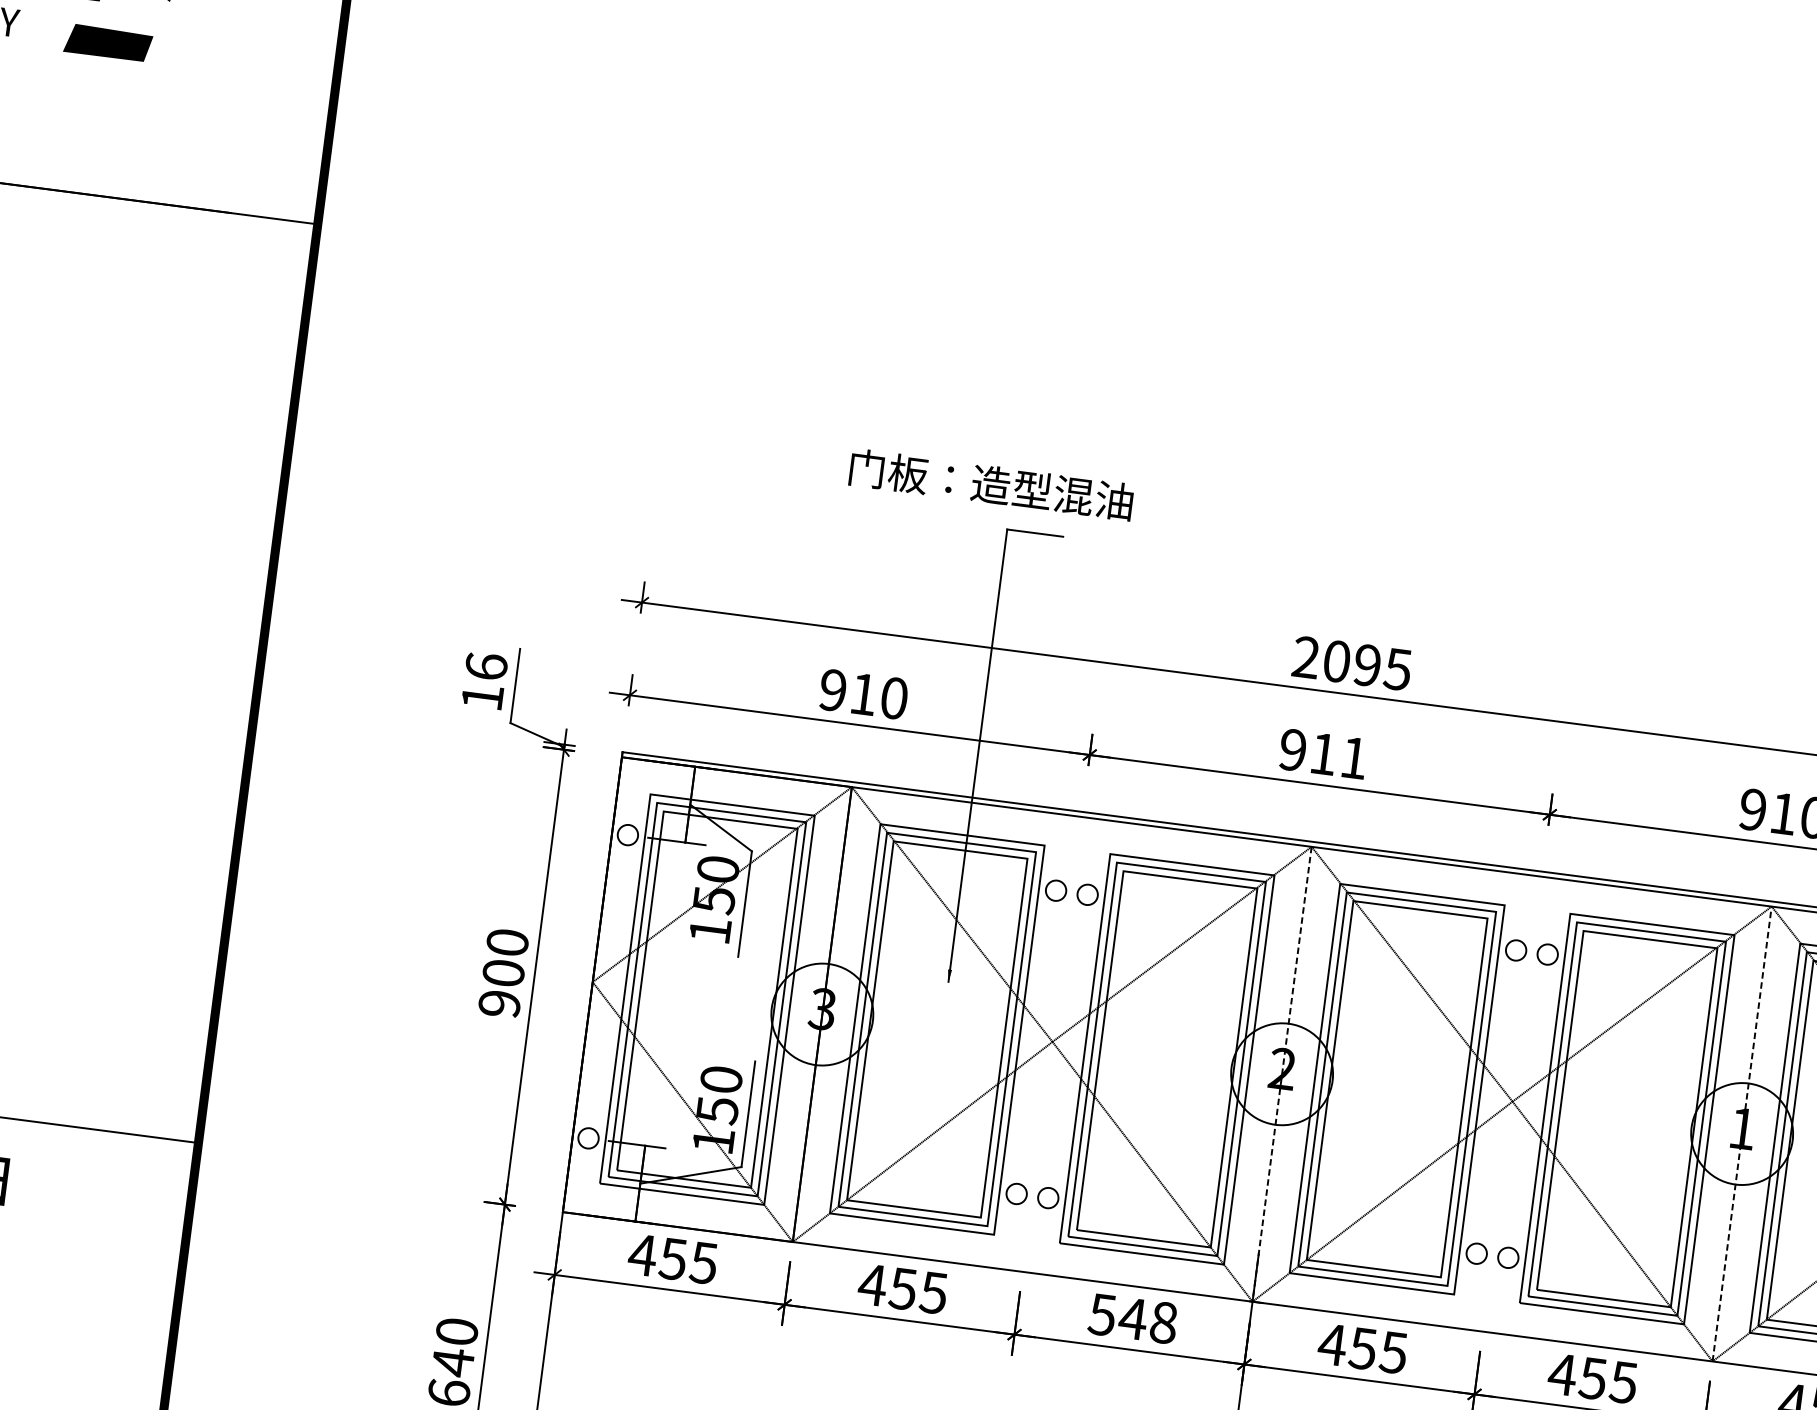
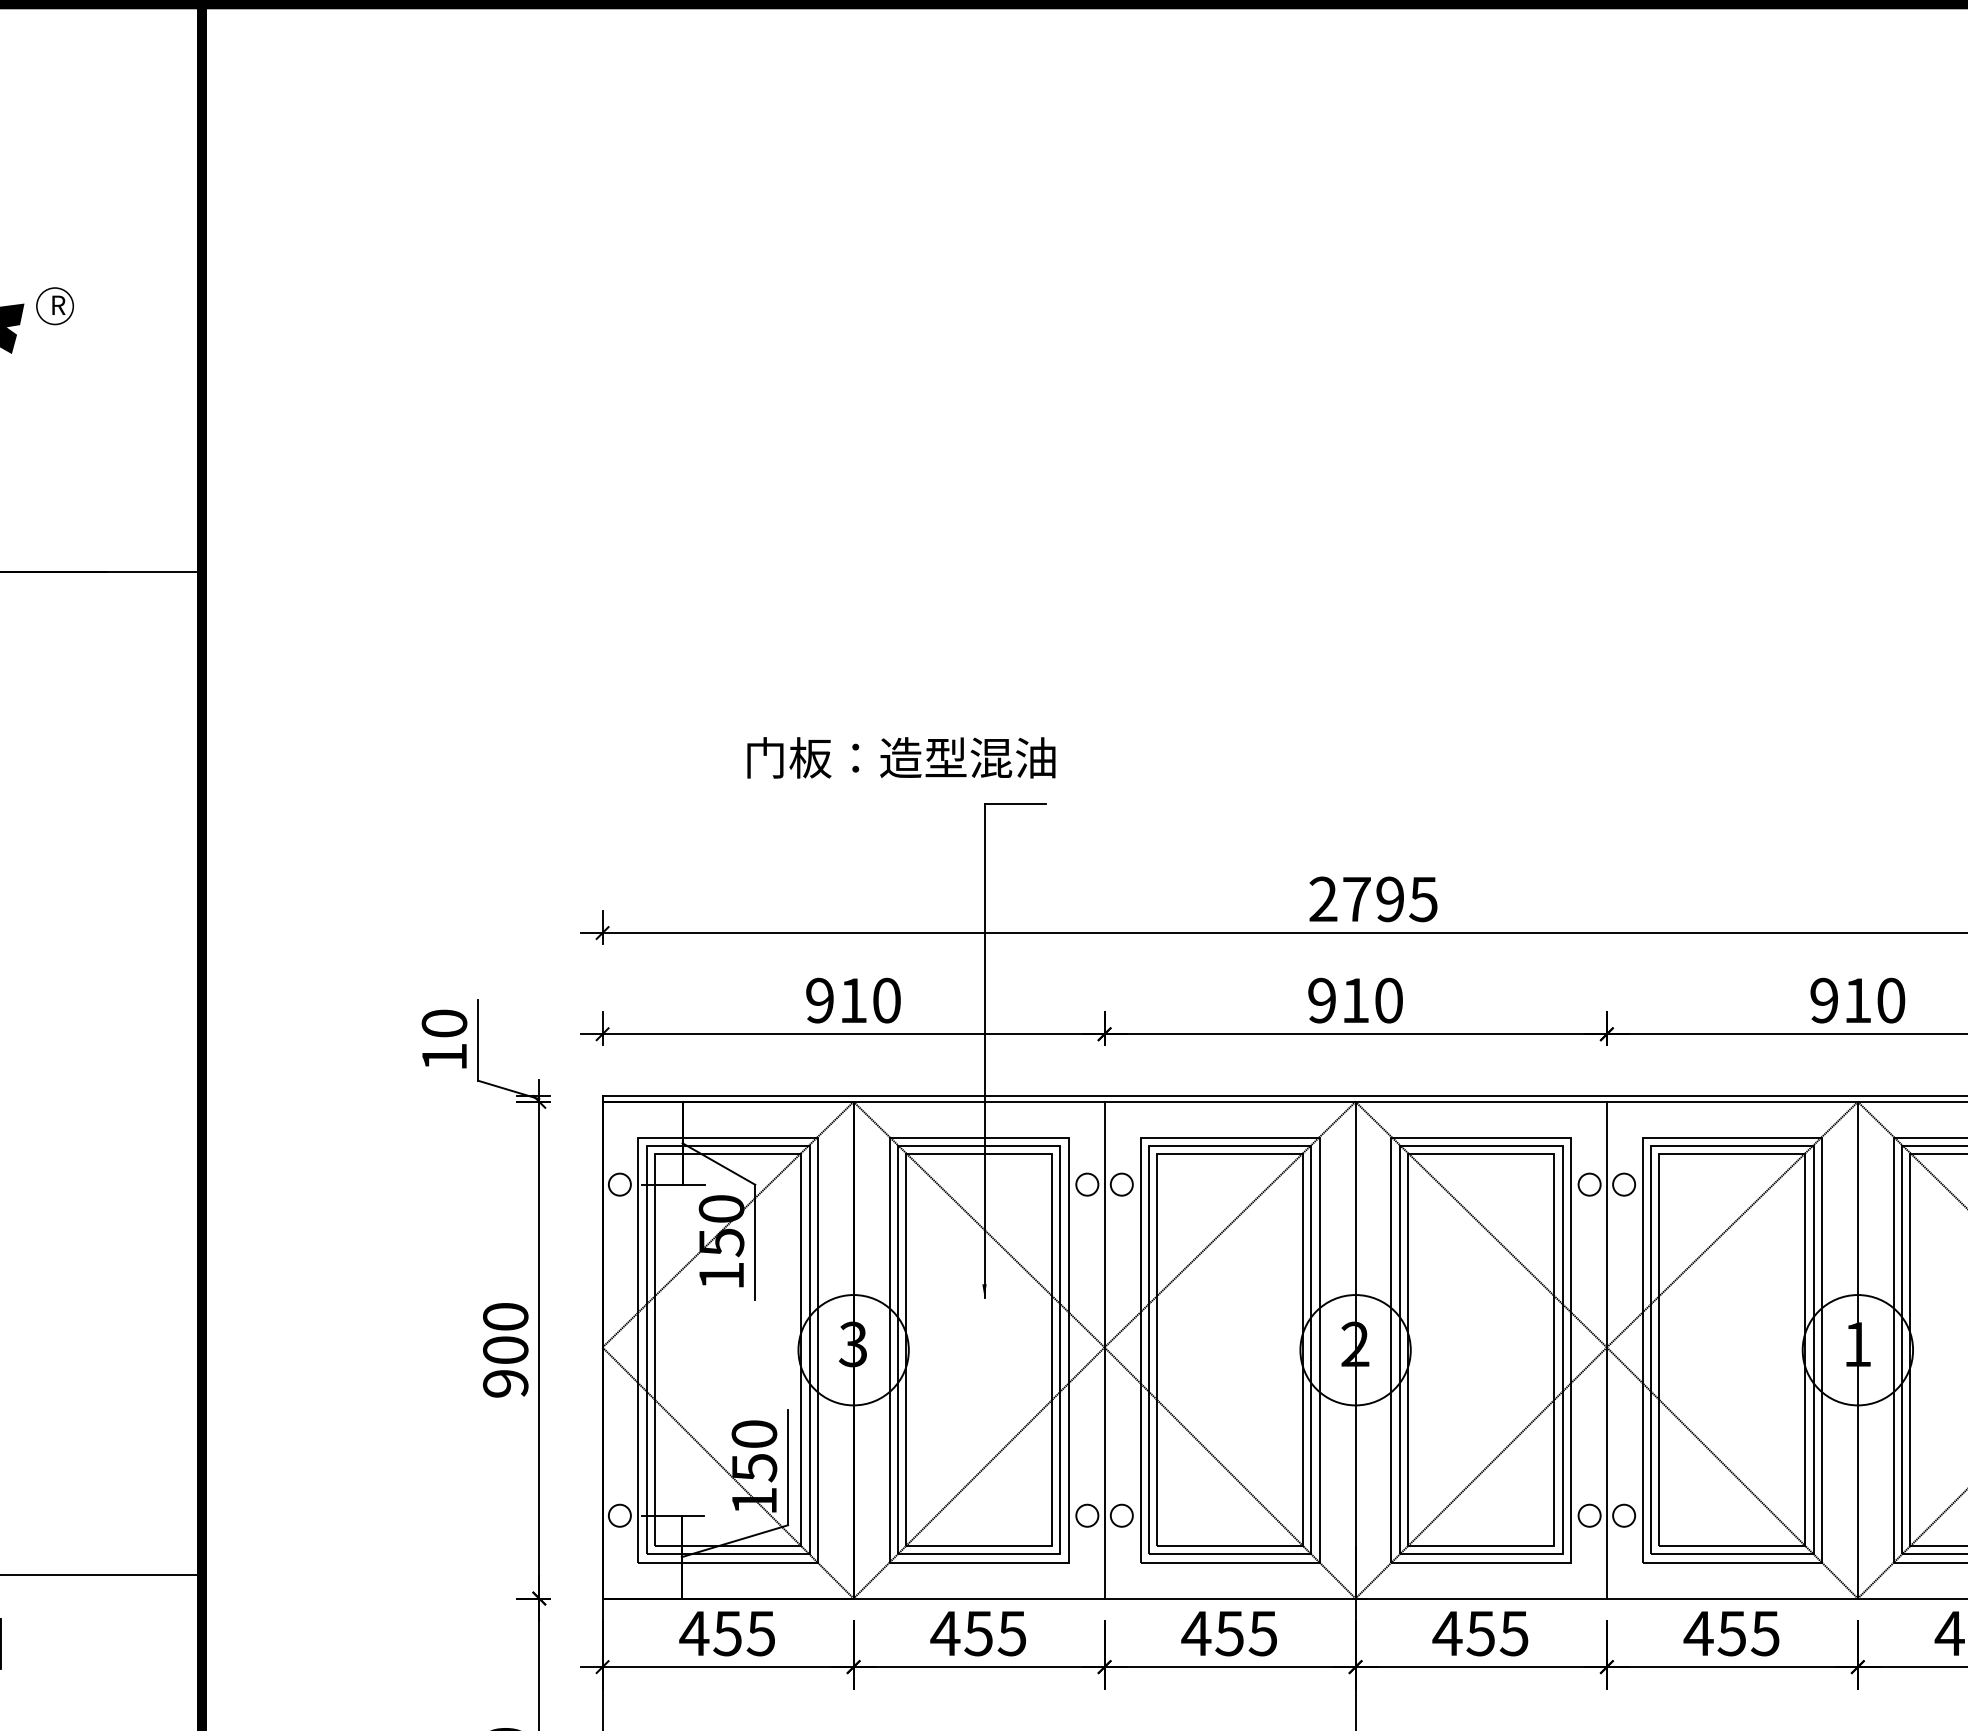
text: (991, 484) -> (901, 757), moved
text: (1336, 661) -> (1356, 899), 2095 -> 2795
text: (486, 666) -> (444, 1023), 16 -> 10
text: (1353, 757) -> (1388, 1000), 911 -> 910
line: (1052, 1043) -> (1104, 1349), added
line: (1281, 1074) -> (1355, 1350), dashed -> solid
line: (1511, 1103) -> (1606, 1349), added
line: (1741, 1133) -> (1857, 1349), dashed -> solid
text: (1132, 1318) -> (1229, 1633), 548 -> 455

